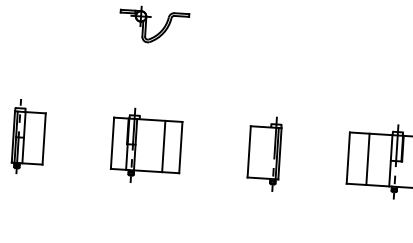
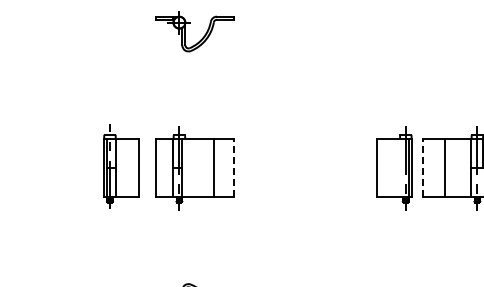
part: (28, 136) -> (121, 166), moved
line: (180, 147) -> (233, 167), solid -> dashed
part: (264, 153) -> (394, 168), moved
line: (348, 157) -> (423, 167), solid -> dashed

